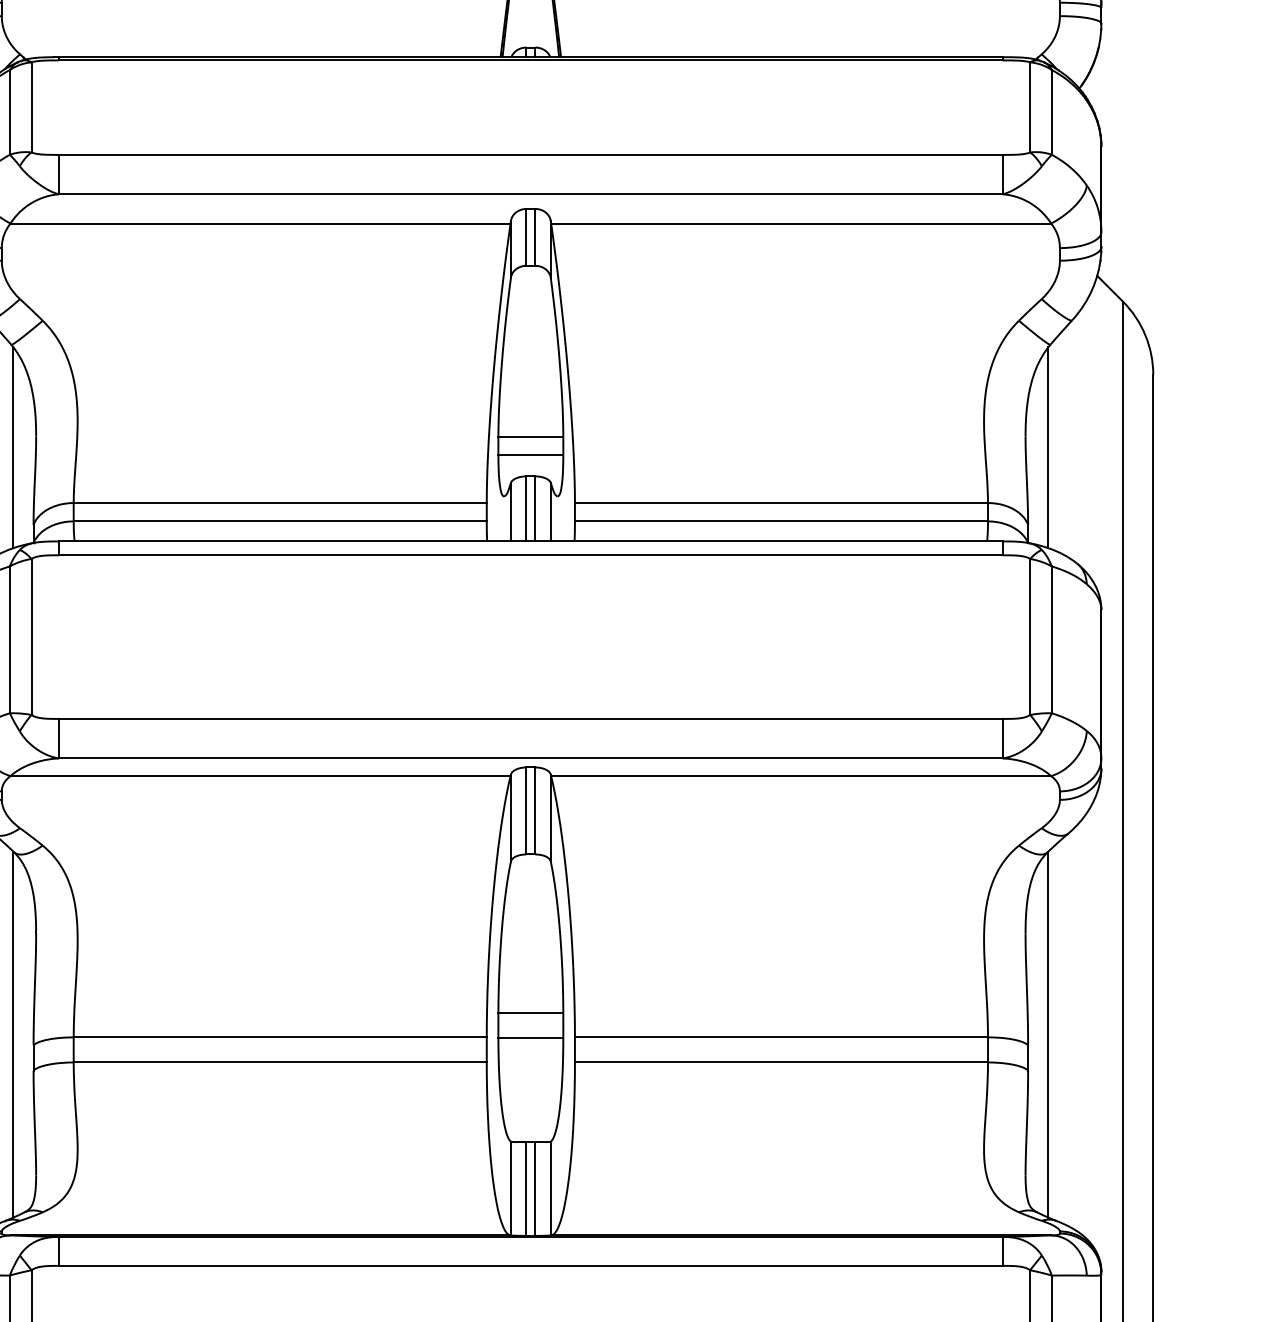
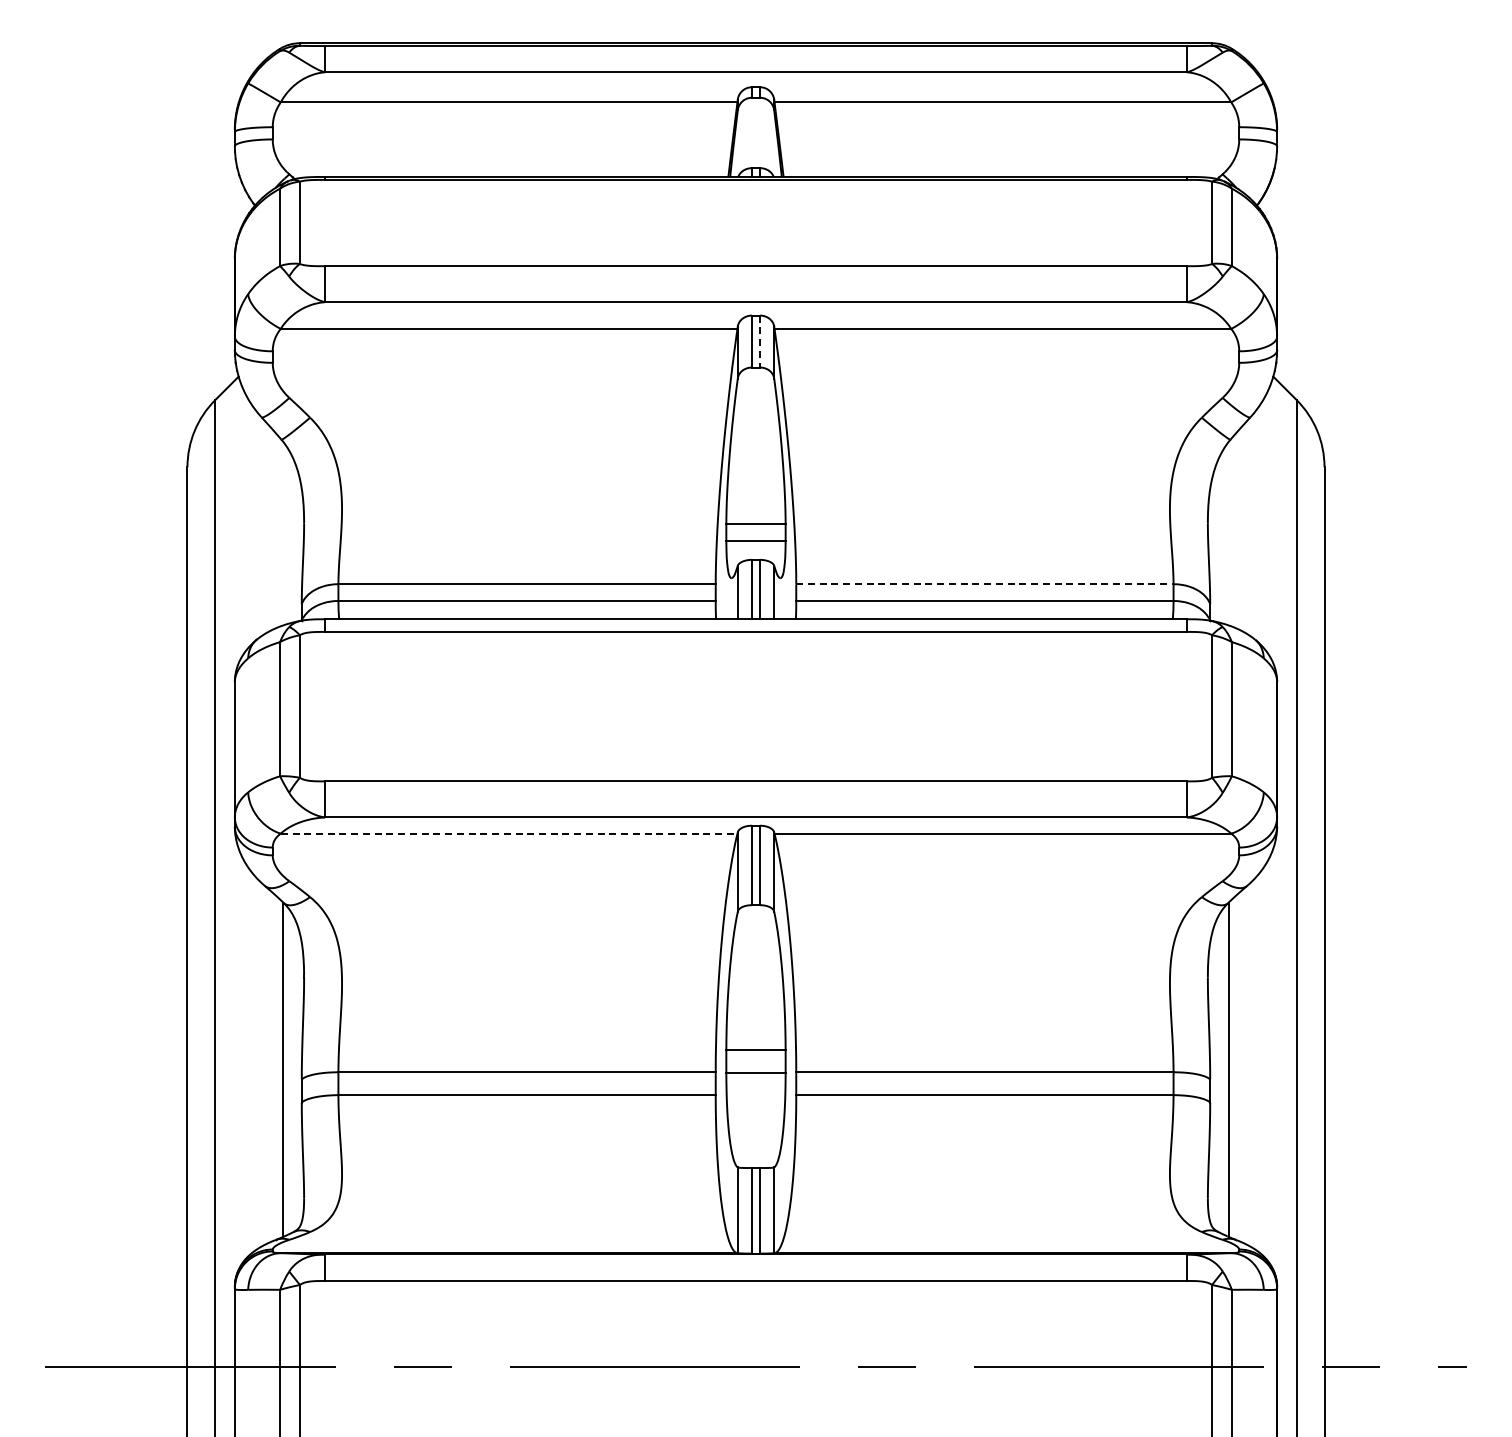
line: (535, 237) -> (760, 341), solid -> dashed
line: (13, 447) -> (283, 533), removed
line: (1048, 447) -> (1228, 533), removed
line: (781, 503) -> (984, 584), solid -> dashed
line: (260, 775) -> (509, 833), solid -> dashed

